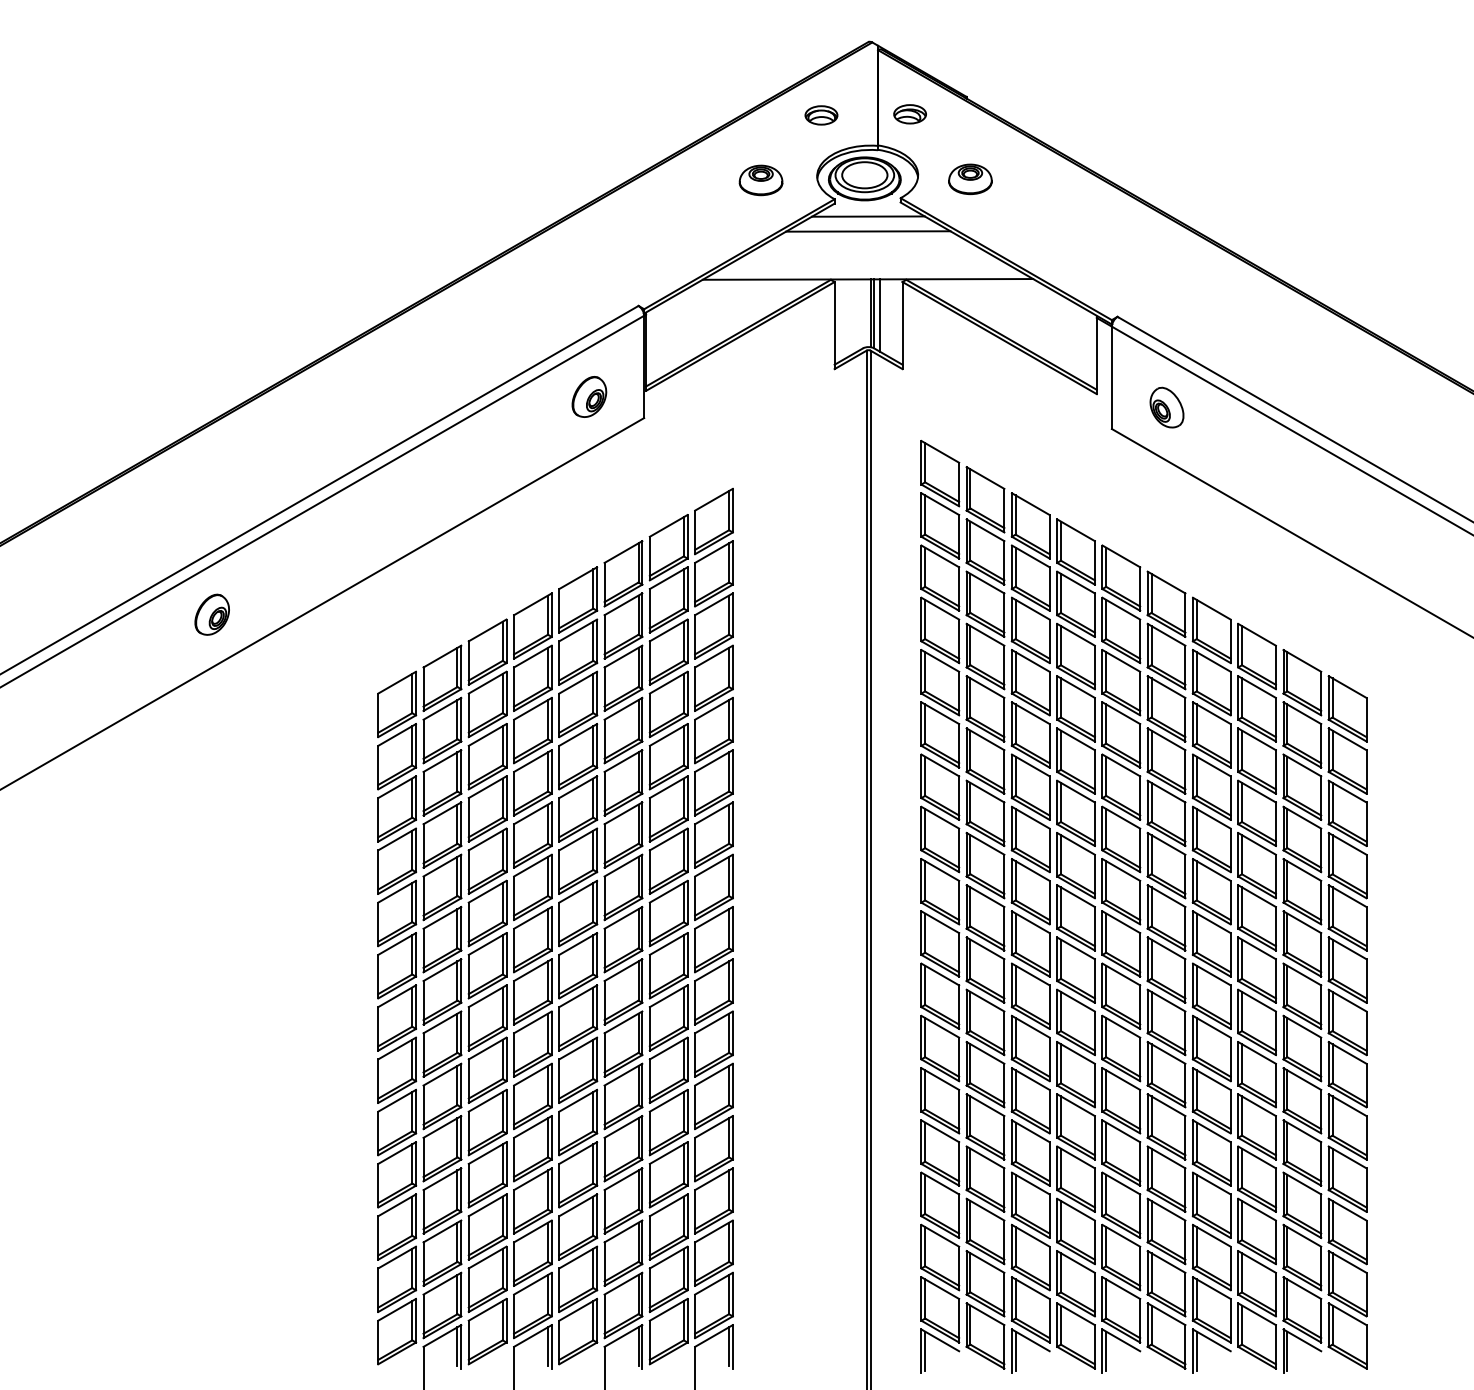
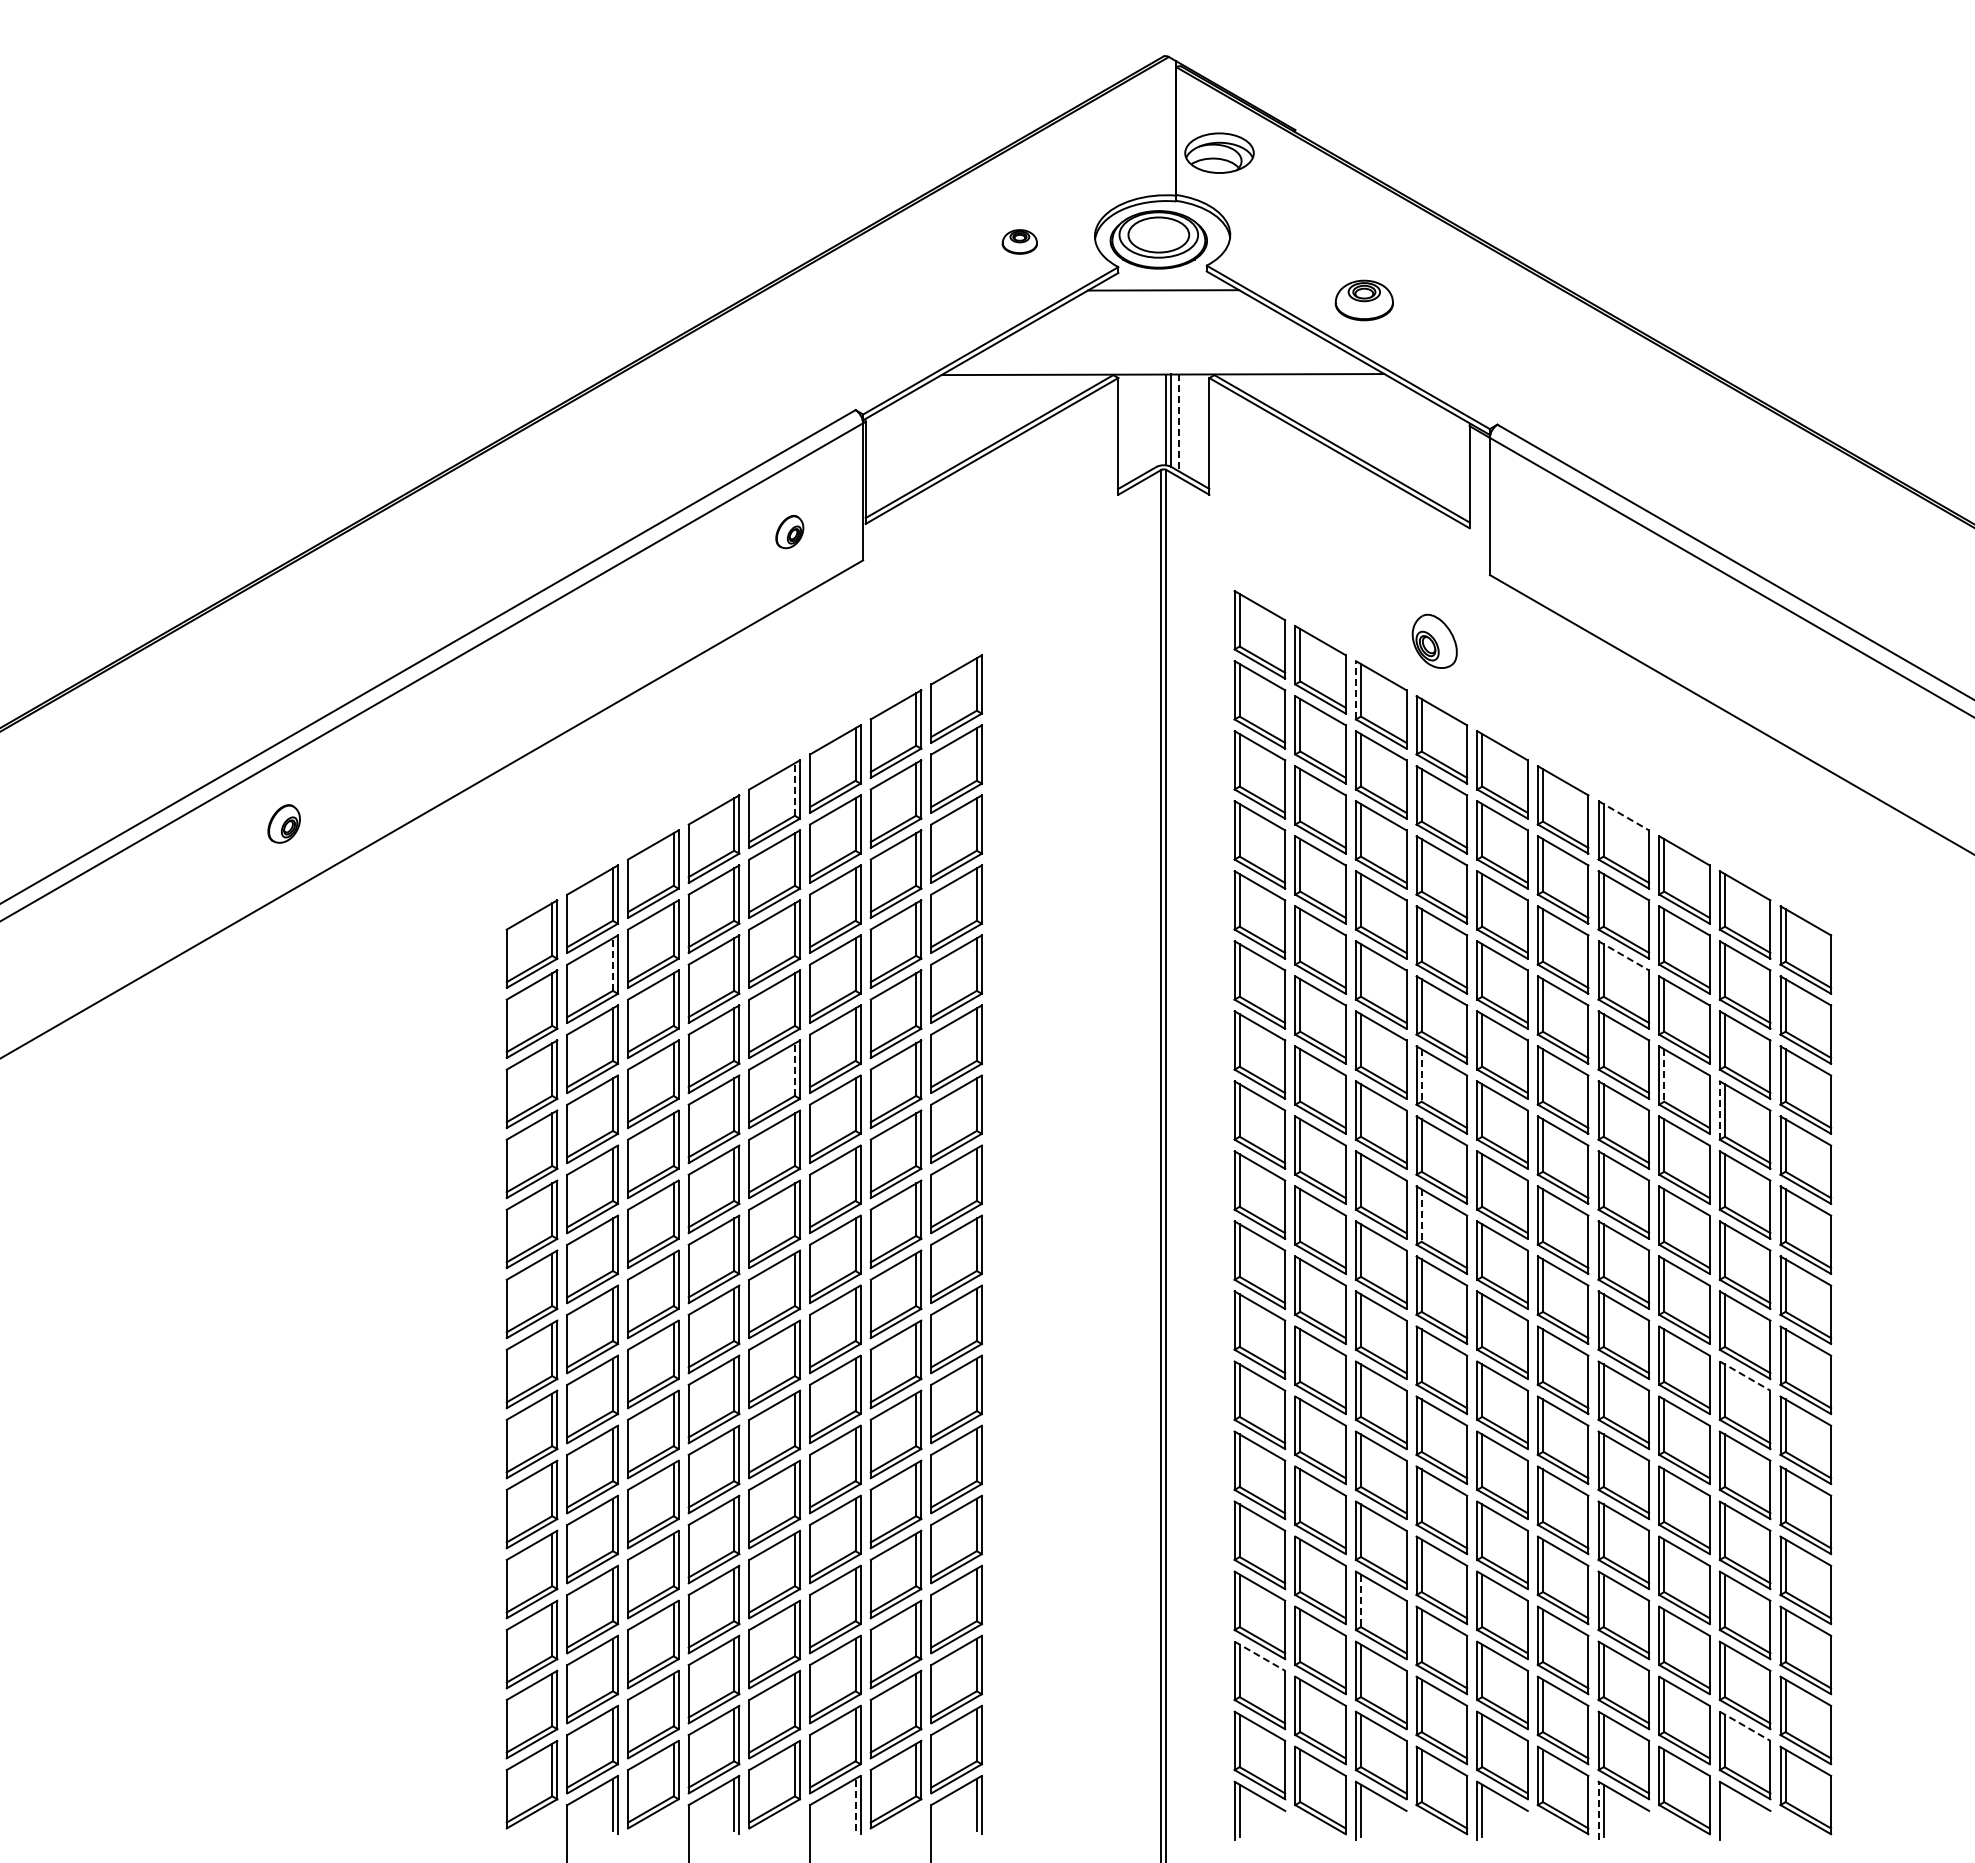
part: (910, 114) -> (1219, 153), size x1.6
part: (821, 115) -> (1100, 154), removed
part: (969, 179) -> (1363, 300), moved
part: (760, 180) -> (1019, 241), size x0.6
line: (868, 231) -> (1163, 310), removed
line: (880, 315) -> (1179, 423), solid -> dashed
part: (589, 396) -> (789, 531), size x0.6
part: (1166, 406) -> (1434, 640), moved
line: (1011, 514) -> (1355, 689), solid -> dashed
line: (592, 589) -> (794, 789), solid -> dashed
line: (1212, 609) -> (1624, 816), solid -> dashed
part: (211, 614) -> (283, 823), size x0.7
line: (1212, 713) -> (1624, 956), solid -> dashed
line: (457, 719) -> (612, 964), solid -> dashed
line: (592, 797) -> (794, 1069), solid -> dashed
line: (1060, 803) -> (1421, 1076), solid -> dashed
line: (1242, 803) -> (1664, 1076), solid -> dashed
line: (1283, 828) -> (1719, 1110), solid -> dashed
line: (1060, 907) -> (1421, 1216), solid -> dashed
line: (1302, 1027) -> (1745, 1376), solid -> dashed
line: (1015, 1194) -> (1360, 1601), solid -> dashed
line: (940, 1235) -> (1260, 1656), solid -> dashed
line: (1302, 1288) -> (1745, 1726), solid -> dashed
line: (638, 1346) -> (855, 1804), solid -> dashed
line: (1192, 1350) -> (1598, 1810), solid -> dashed
line: (1286, 1350) -> (1724, 1810), removed

